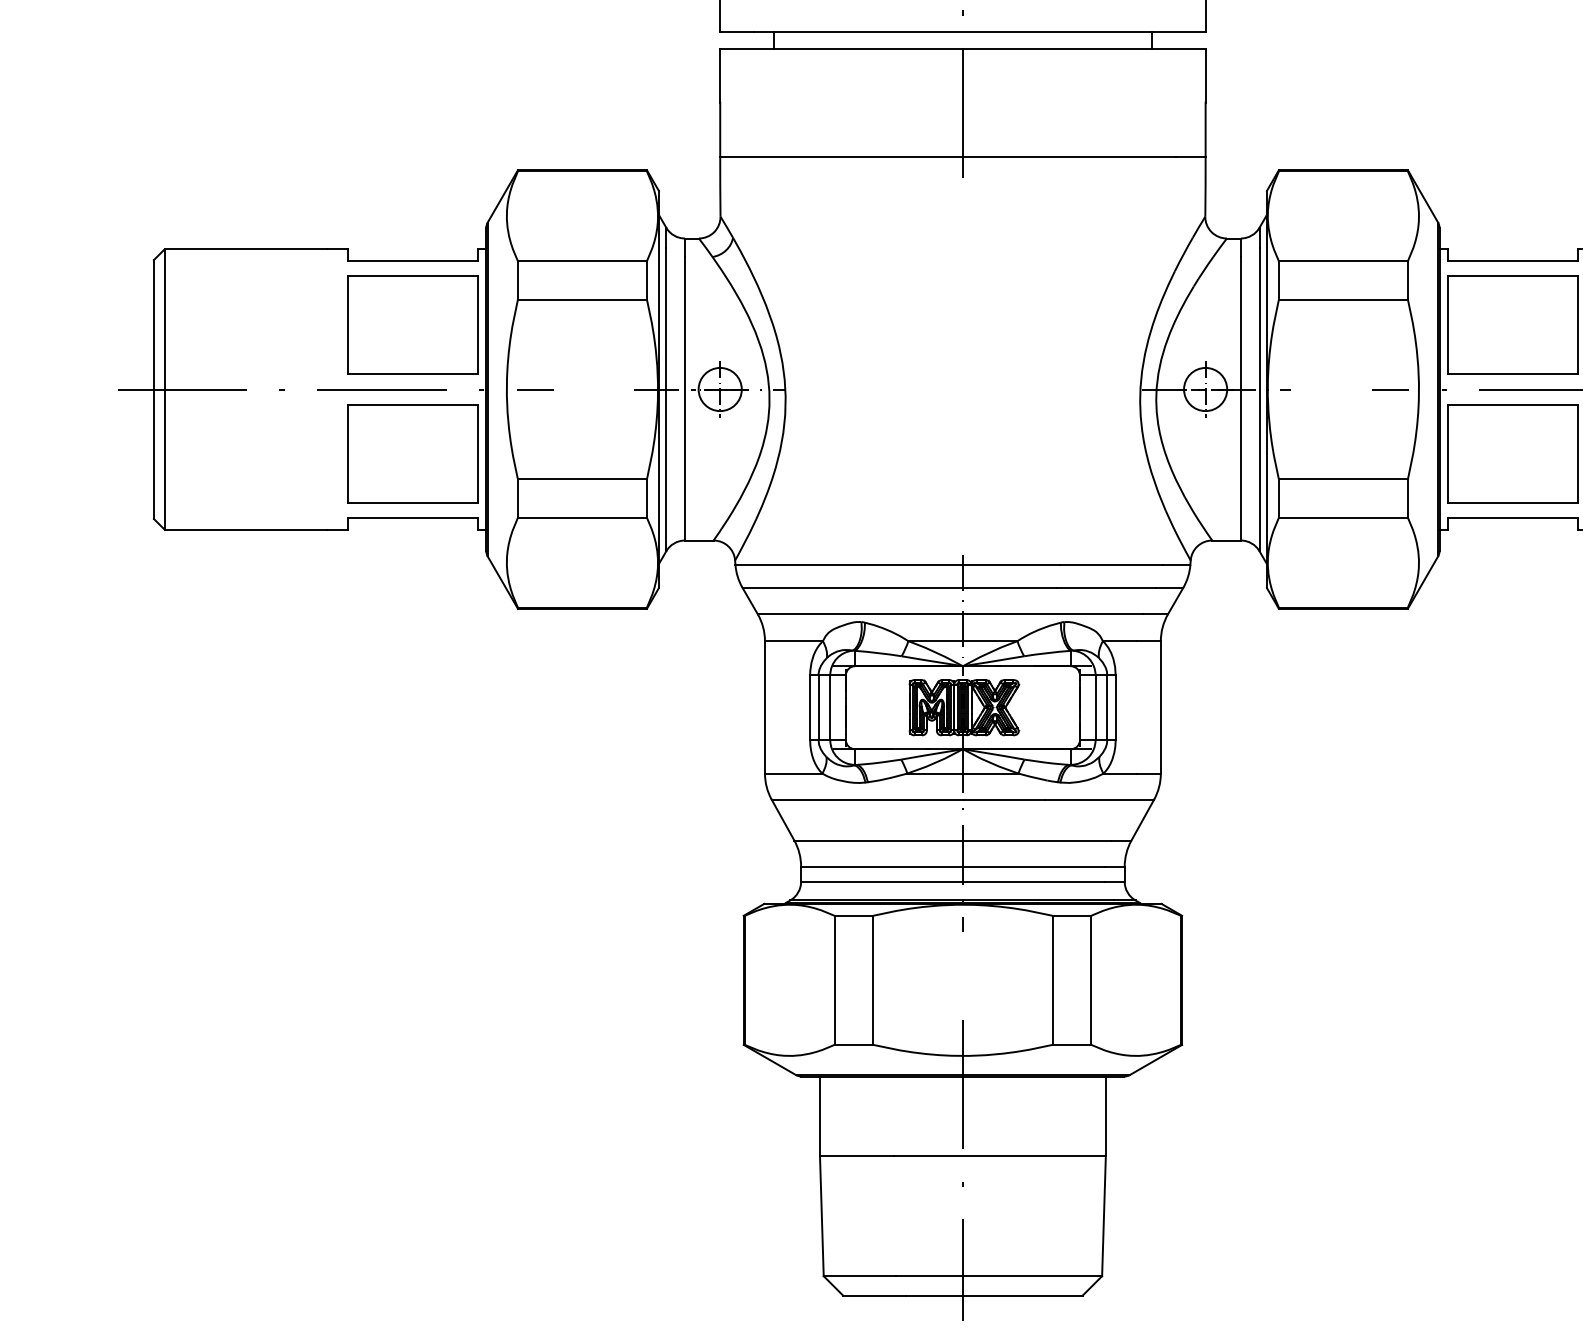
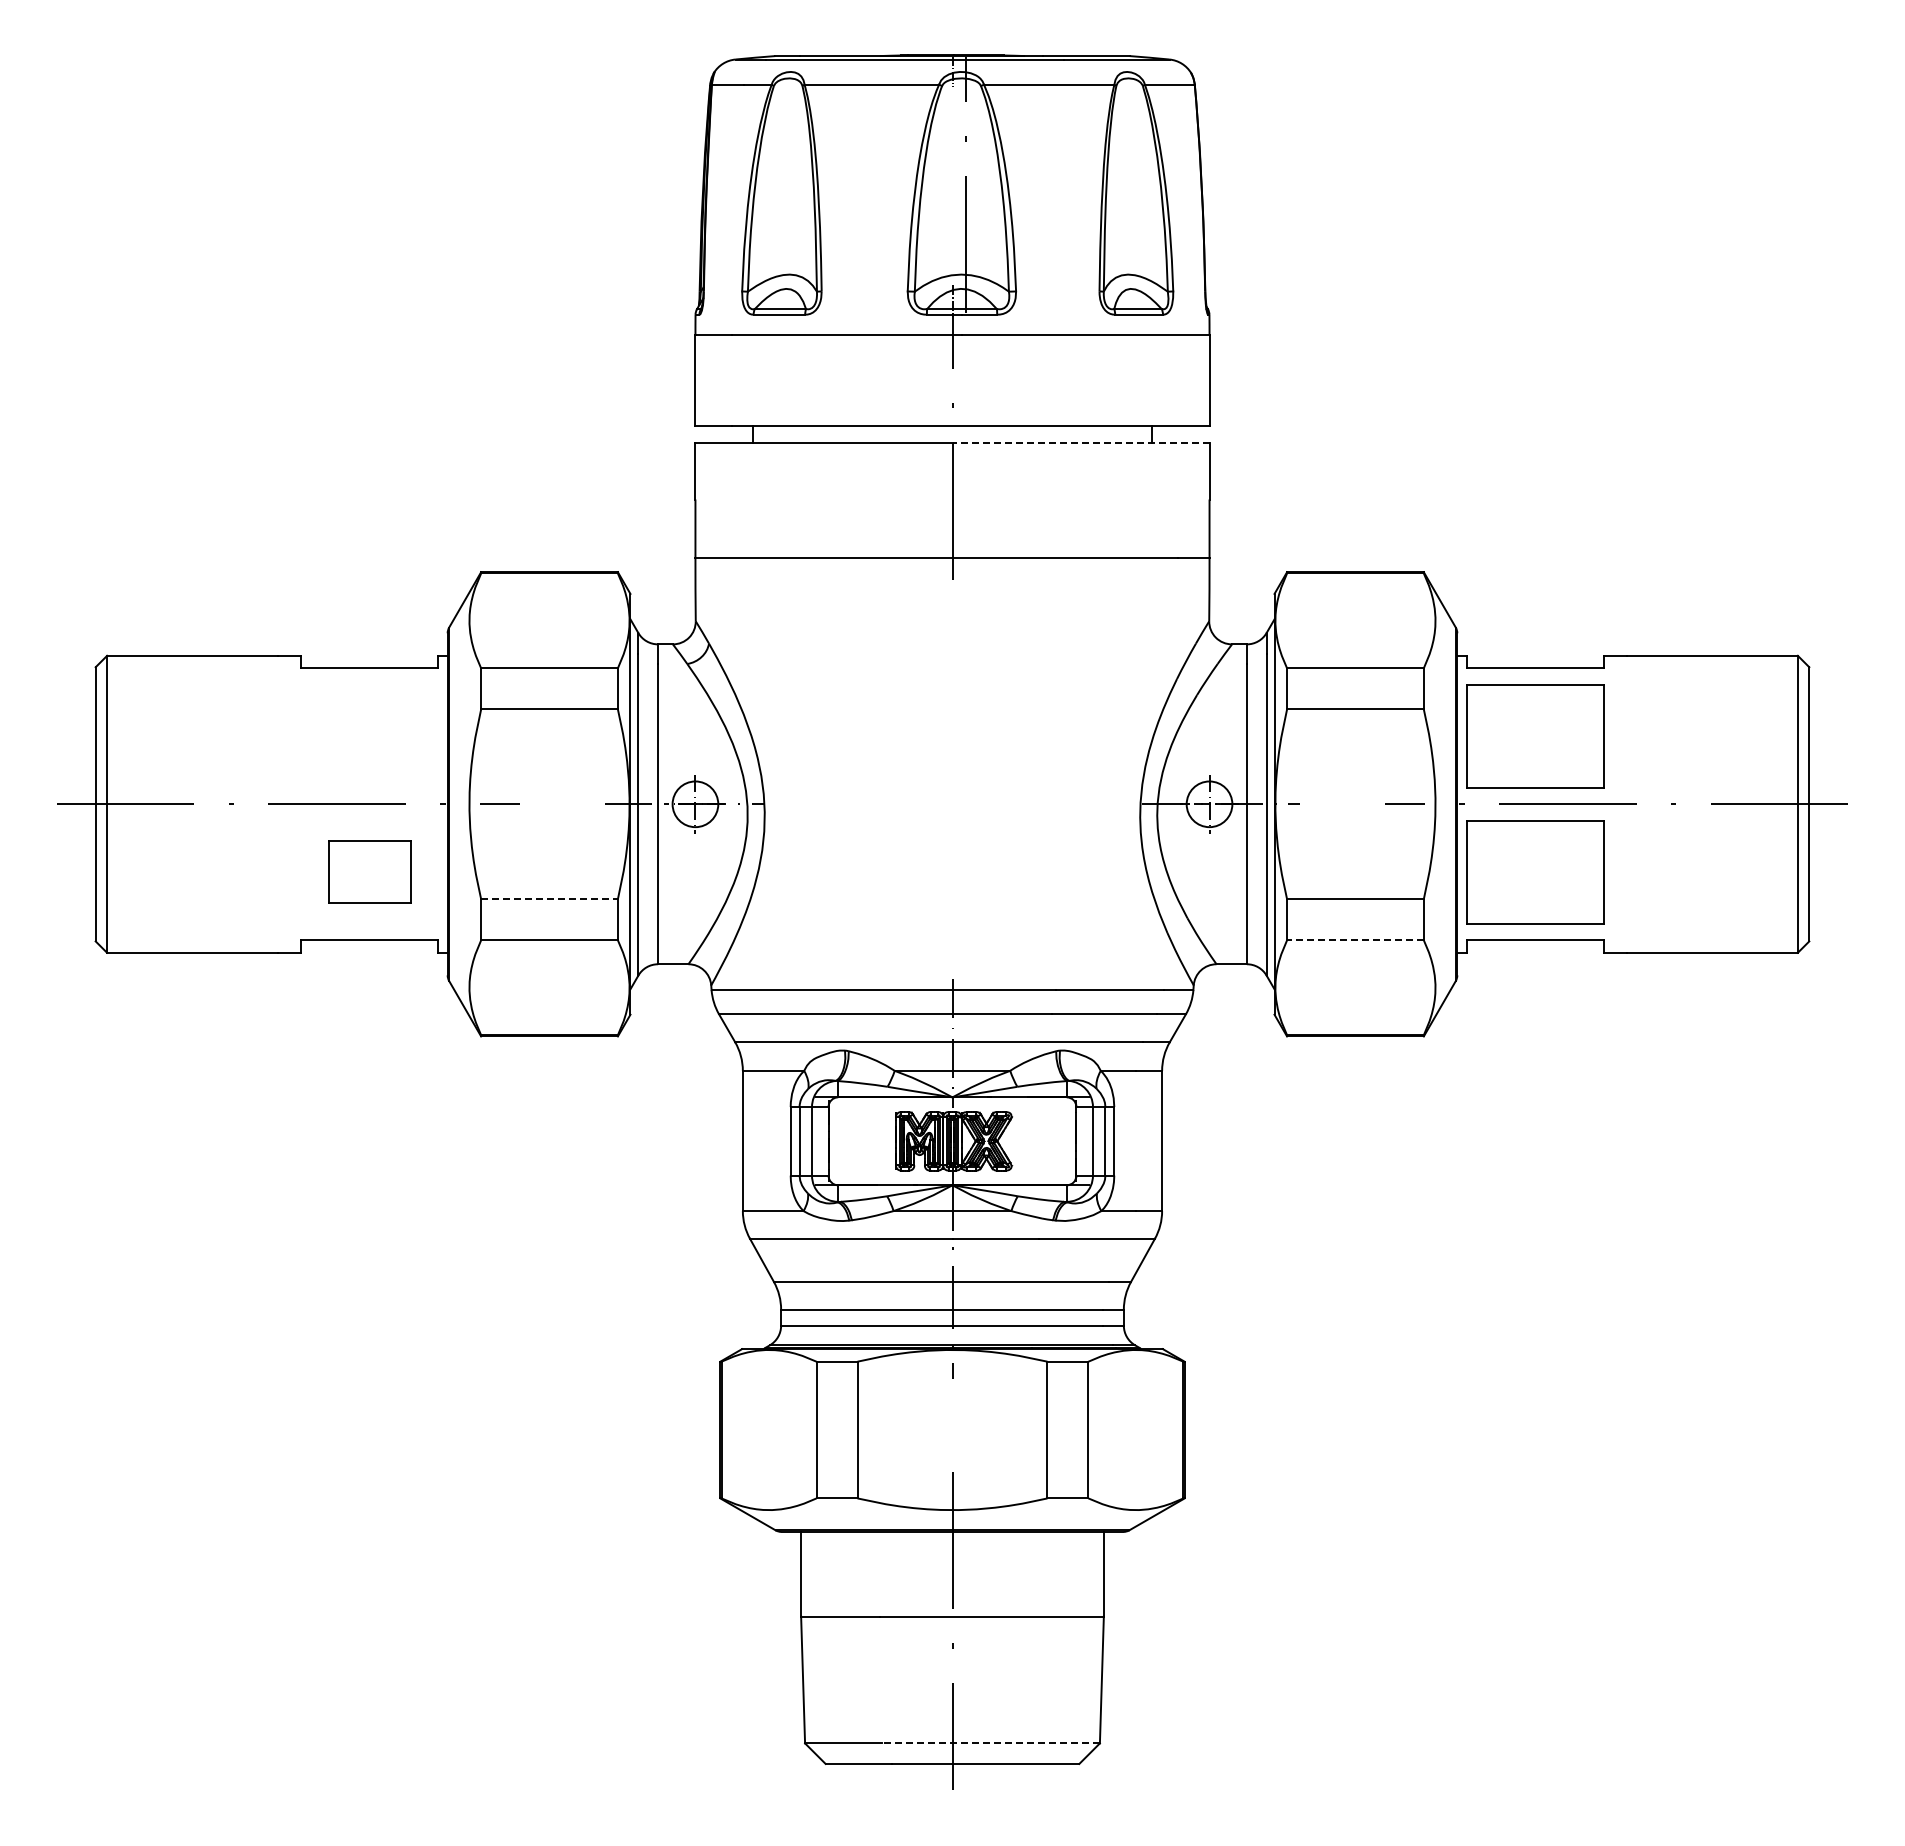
line: (1084, 48) -> (1081, 443), solid -> dashed
part: (412, 325) -> (369, 736), removed
part: (412, 453) -> (369, 872), size x0.6
line: (583, 479) -> (550, 899), solid -> dashed
line: (1342, 518) -> (1354, 940), solid -> dashed
line: (998, 1276) -> (990, 1743), solid -> dashed

